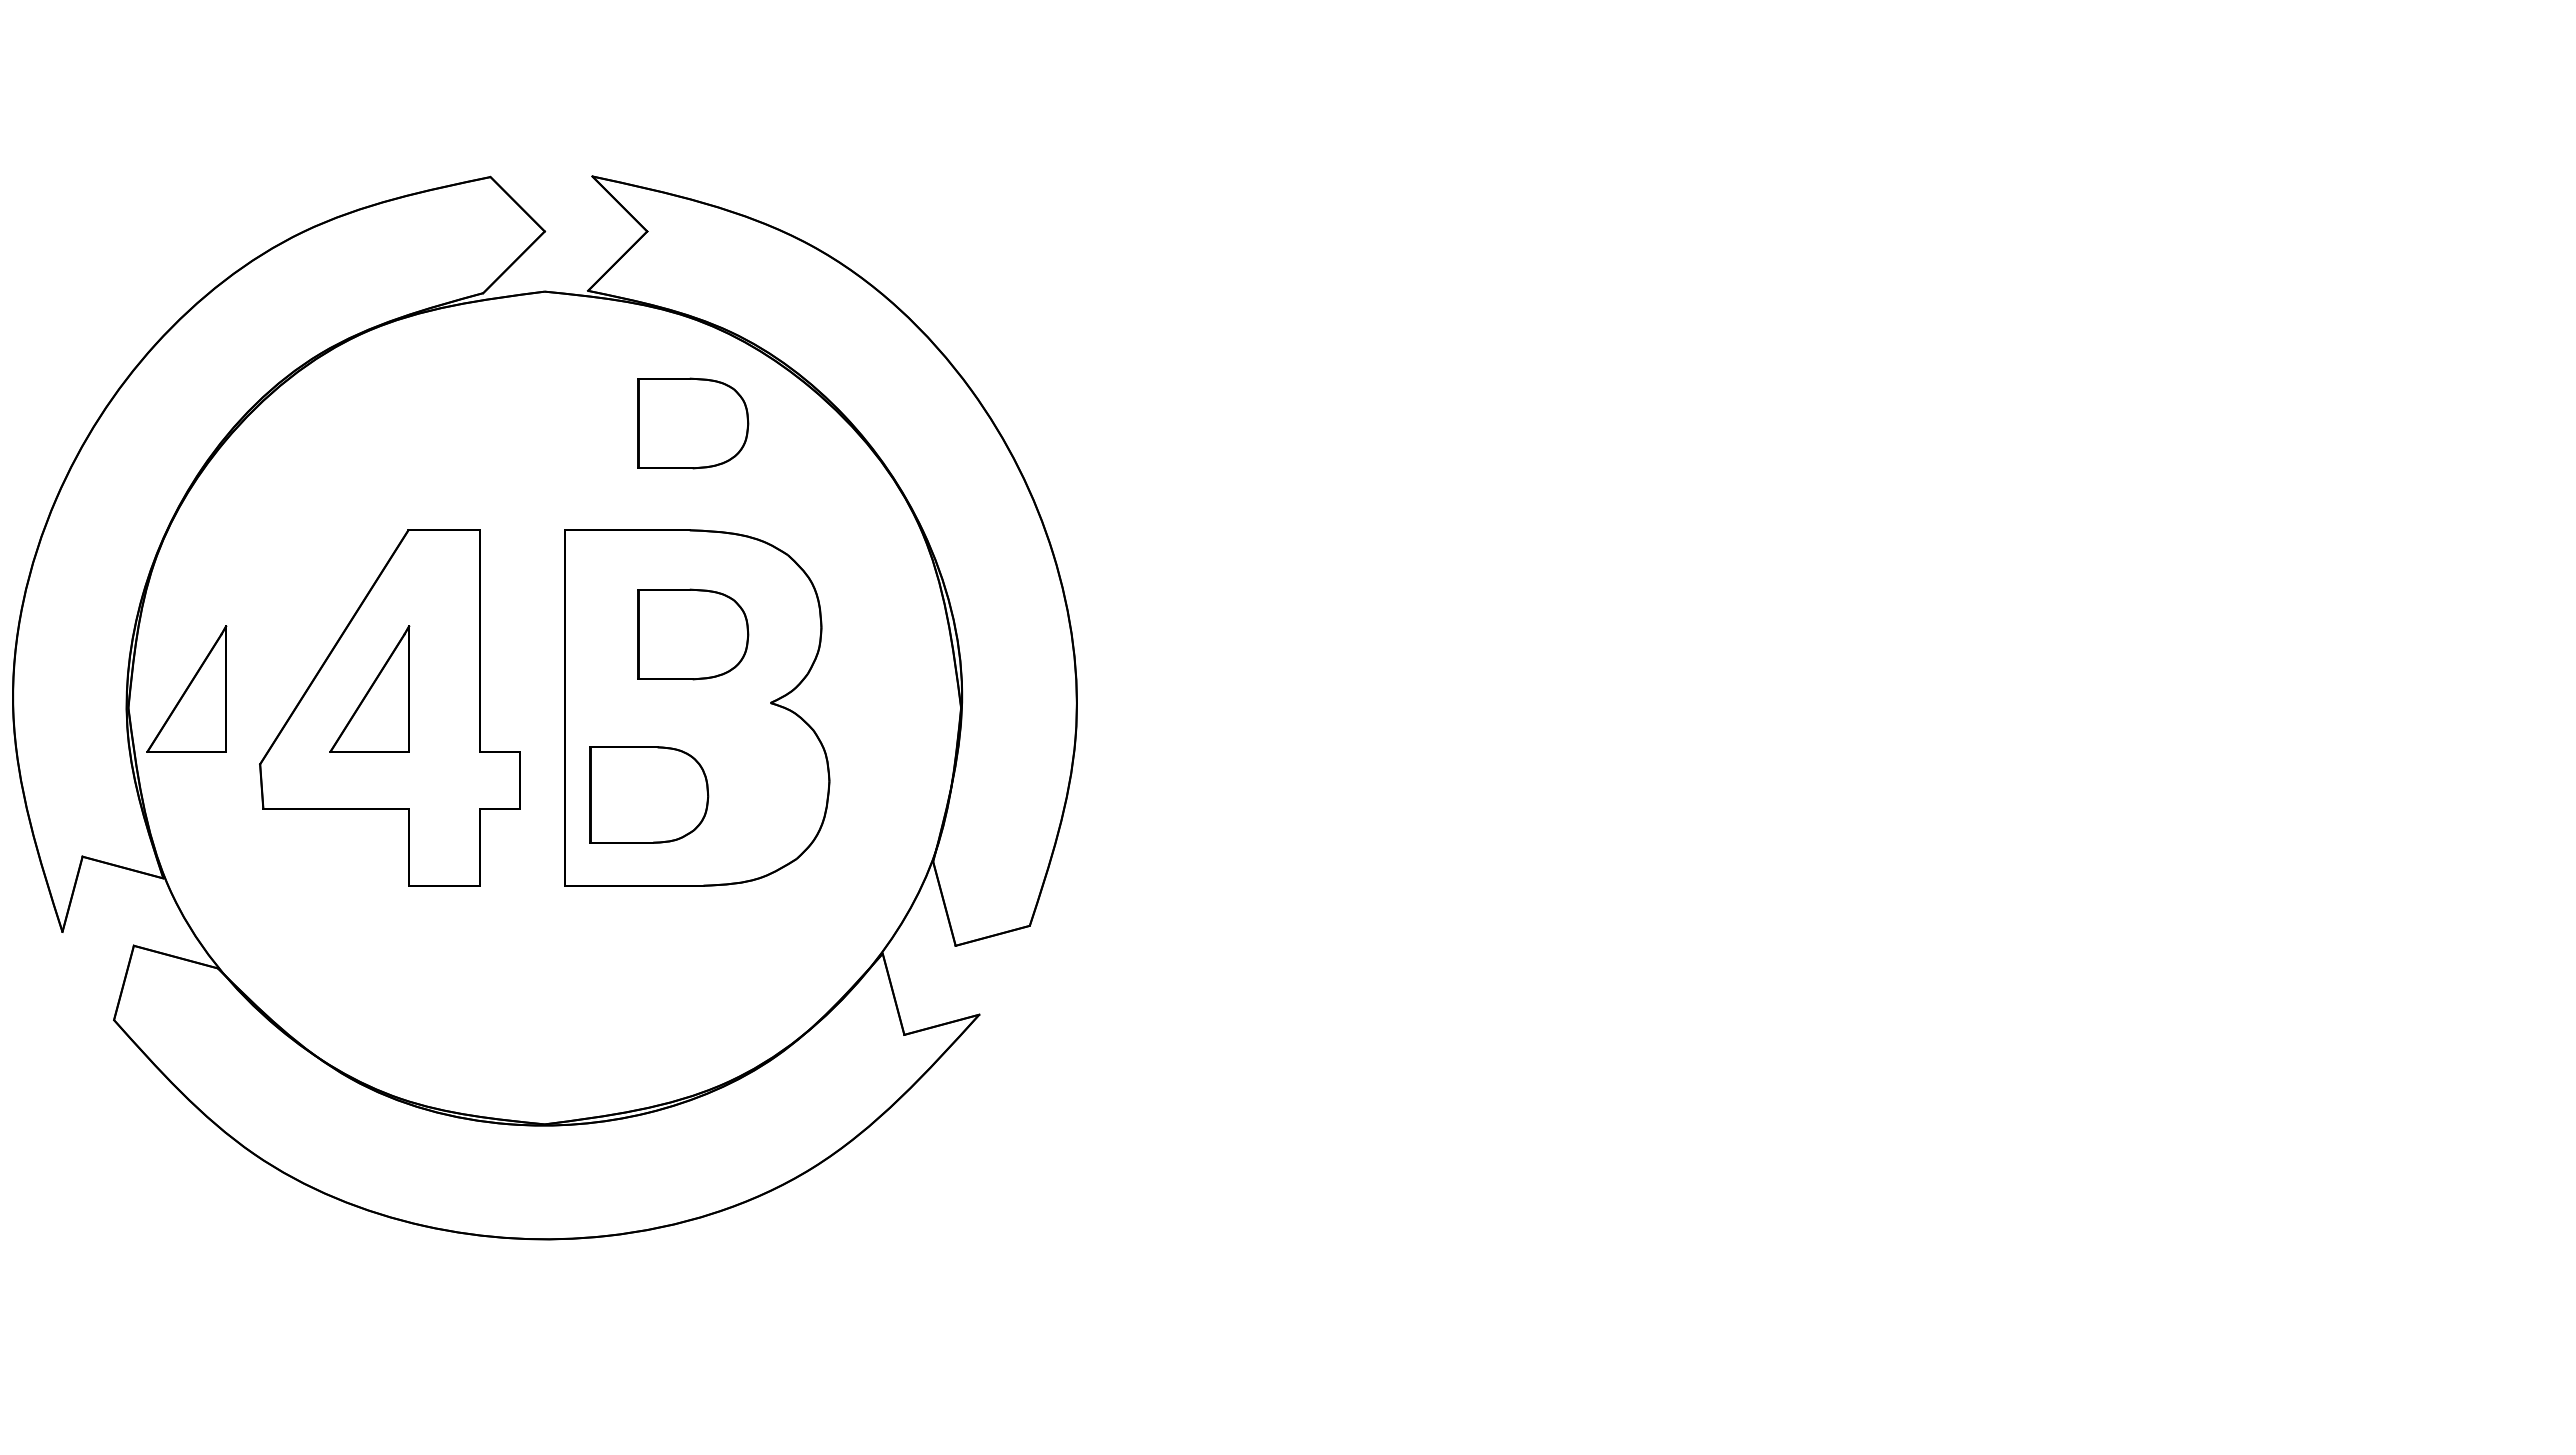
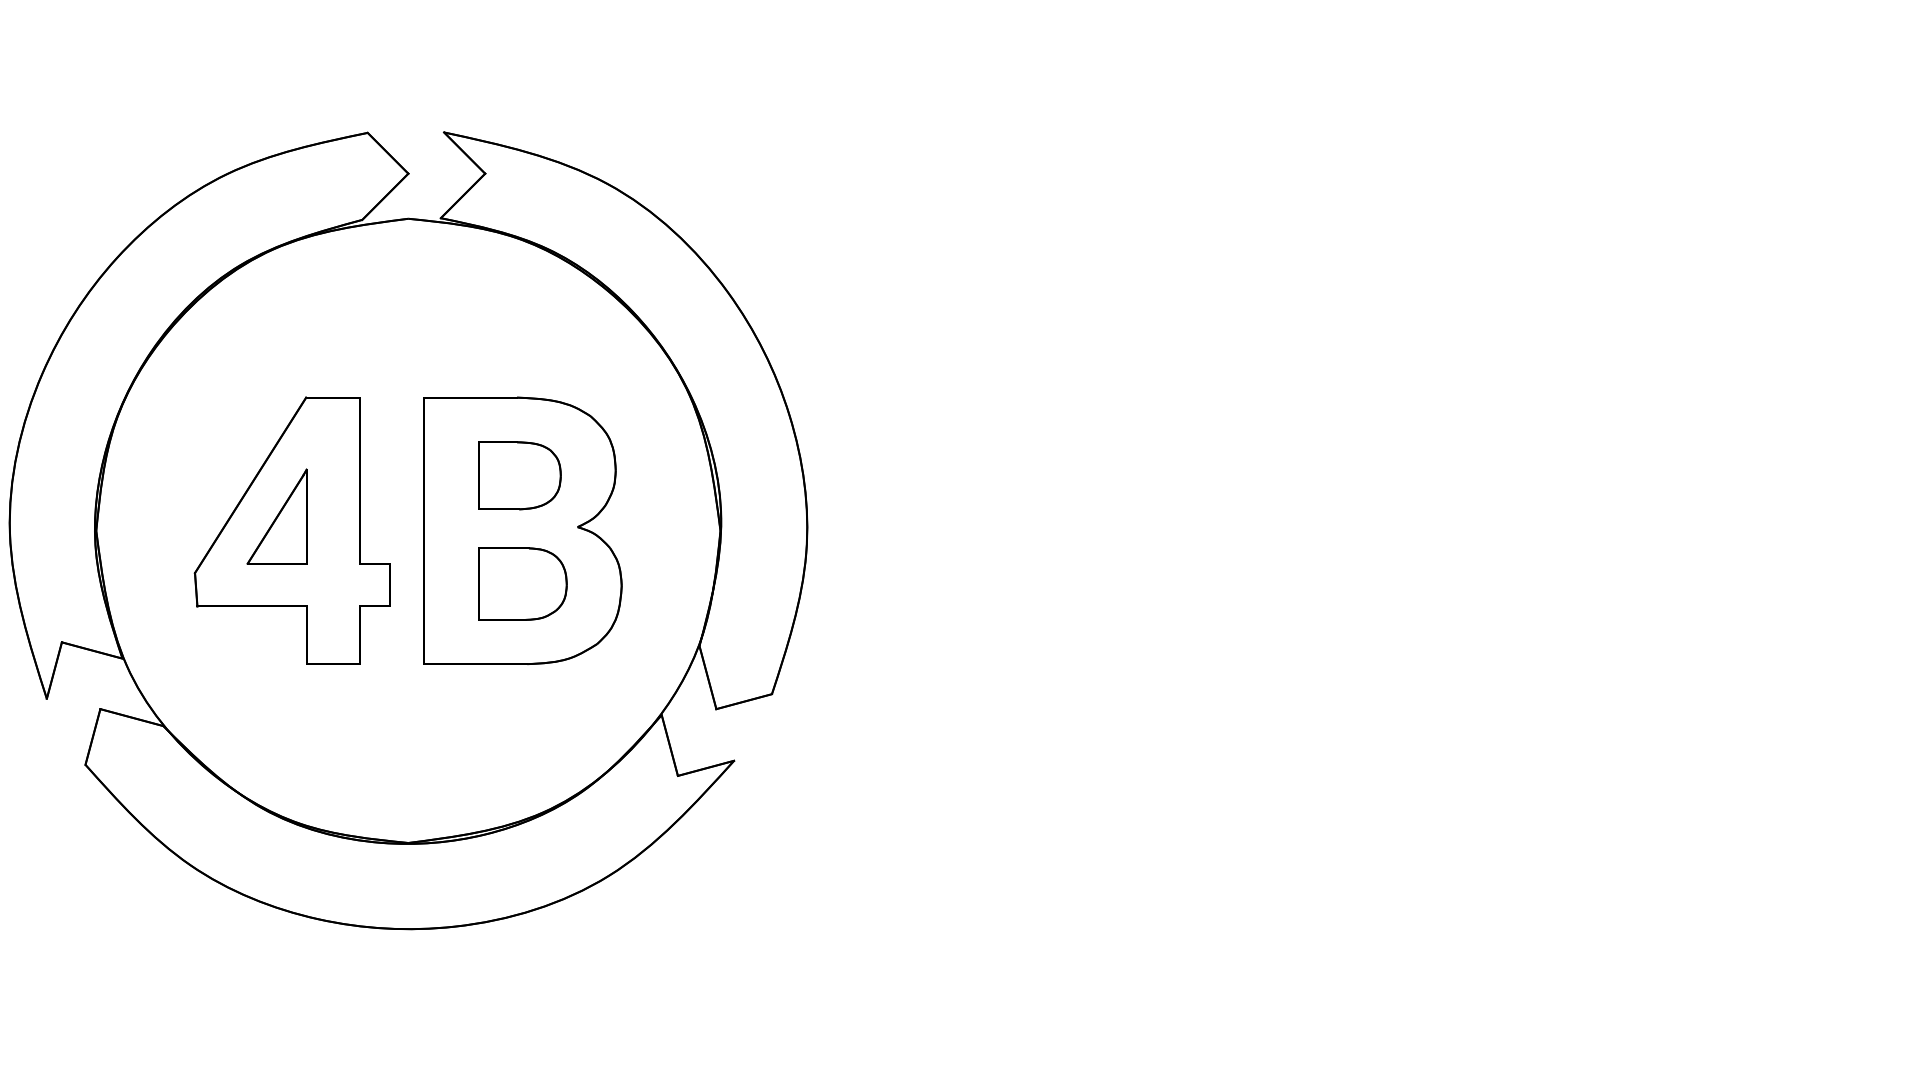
part: (693, 423) -> (519, 317), removed
part: (186, 688) -> (139, 516), removed
part: (649, 794) -> (522, 583), moved

